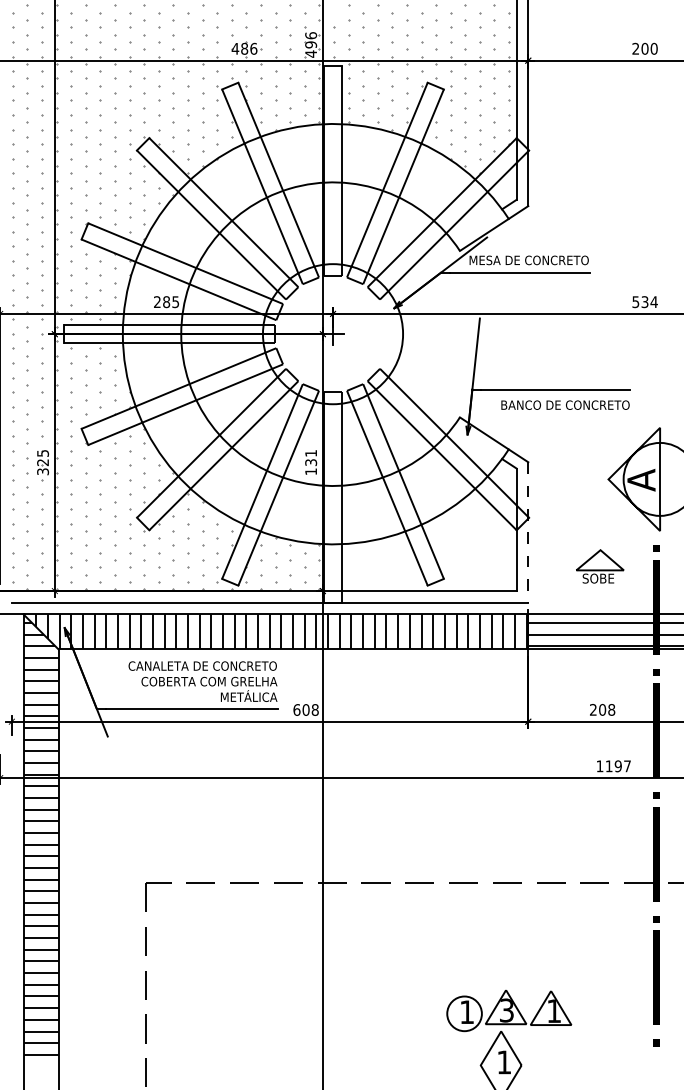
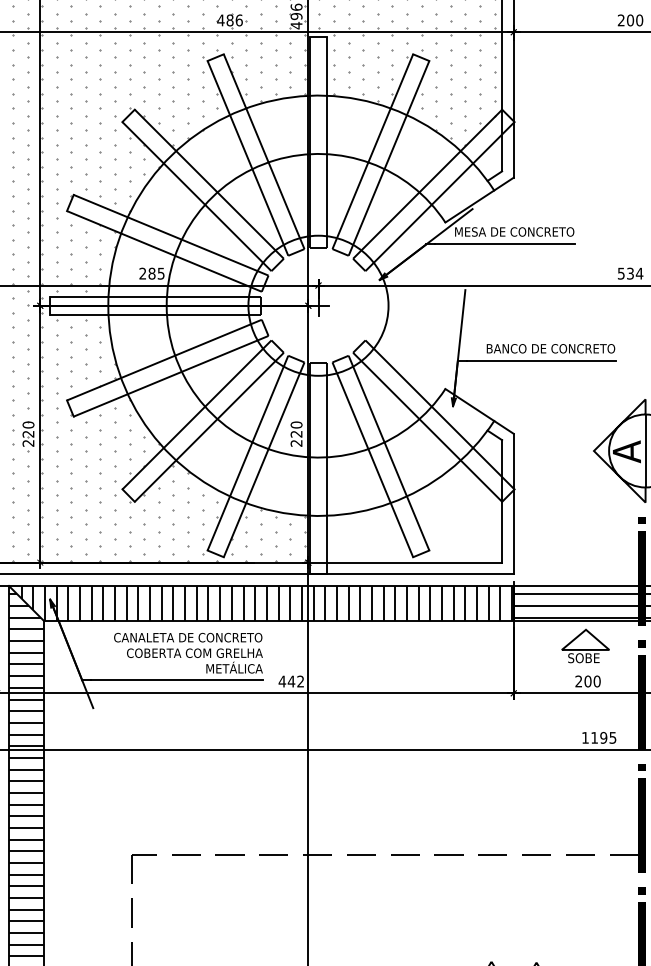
text: (565, 404) -> (550, 348), moved
text: (43, 462) -> (28, 434), 325 -> 220
text: (311, 462) -> (296, 434), 131 -> 220
line: (528, 533) -> (513, 505), dashed -> solid
part: (600, 566) -> (585, 646), moved
text: (305, 709) -> (290, 681), 608 -> 442
text: (611, 709) -> (596, 681), 208 -> 200
text: (627, 766) -> (612, 738), 1197 -> 1195

